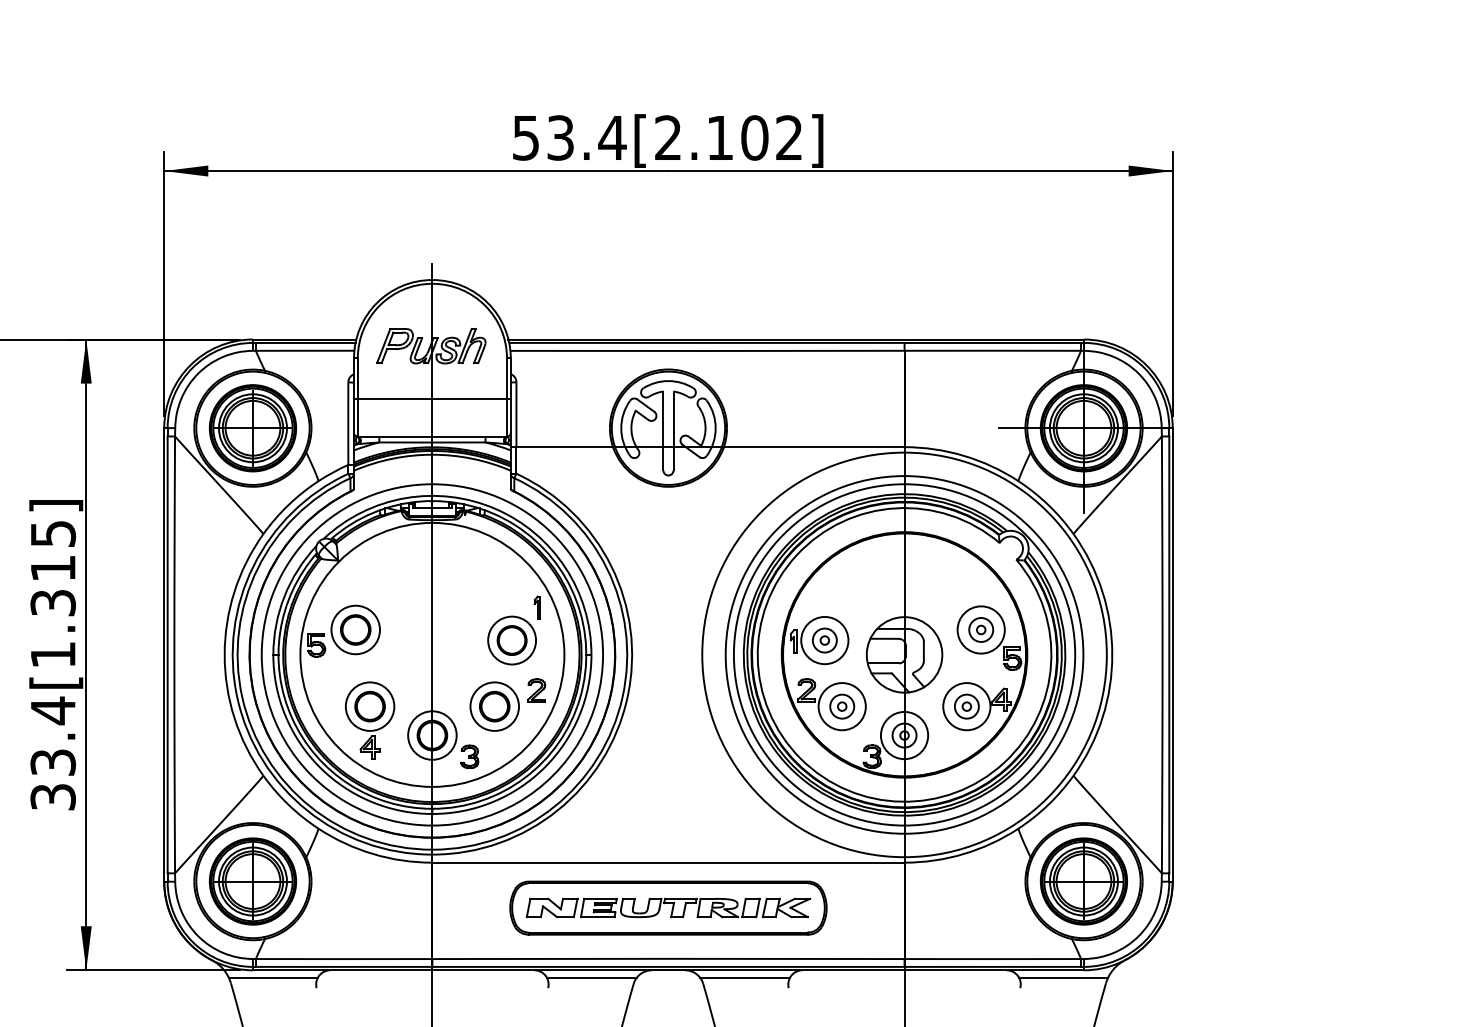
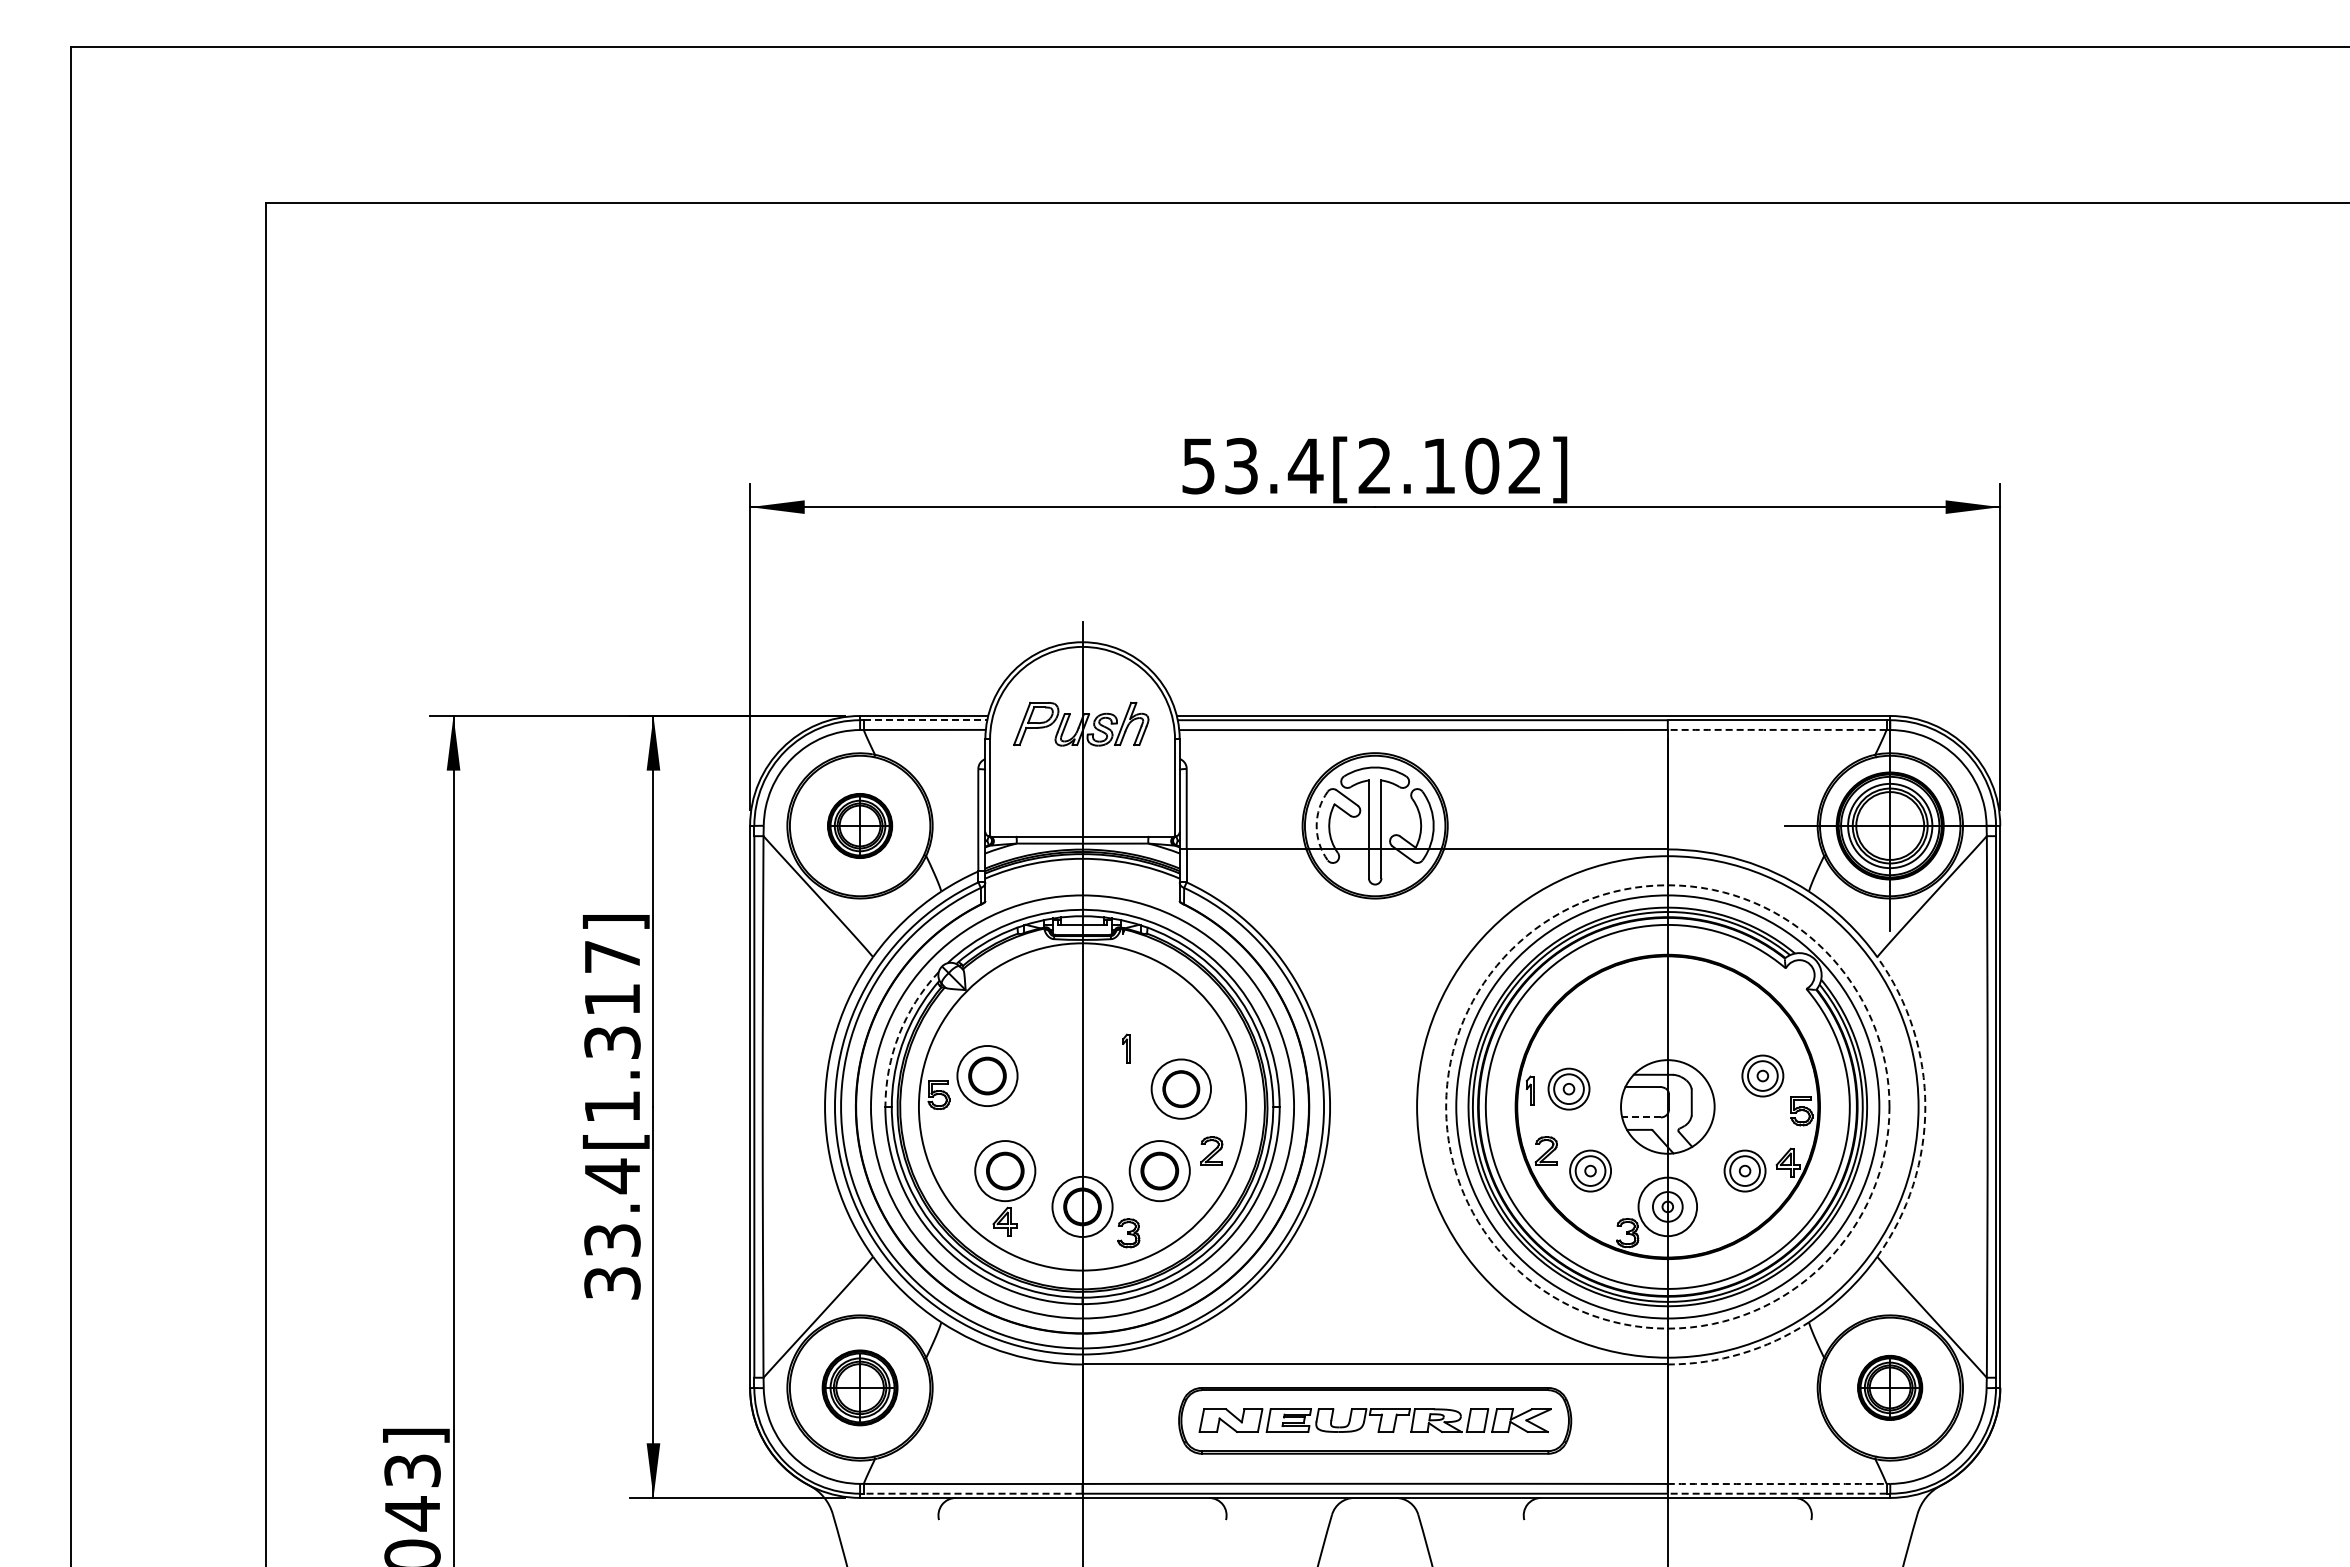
line: (305, 343) -> (925, 720), solid -> dashed
arc: (993, 350) -> (1777, 729), solid -> dashed
line: (432, 398) -> (1082, 789), removed
part: (252, 427) -> (859, 825), size x0.6
arc: (621, 428) -> (1316, 826), solid -> dashed
text: (53, 534) -> (612, 957), 33.4[1.315] -> 33.4[1.317]
arc: (284, 596) -> (899, 1034), solid -> dashed
part: (537, 607) -> (1126, 1048), moved
circle: (980, 629) -> (1762, 1075), size x0.7
circle: (824, 640) -> (1568, 1088), size x0.7
circle: (904, 654) -> (1667, 1106), solid -> dashed
arc: (1112, 654) -> (1925, 1106), solid -> dashed
line: (883, 663) -> (1641, 1117), solid -> dashed
circle: (842, 706) -> (1590, 1170), size x0.7
circle: (966, 706) -> (1744, 1170), size x0.7
arc: (963, 853) -> (1741, 1353), solid -> dashed
part: (252, 881) -> (859, 1387), size x0.7
part: (1083, 881) -> (1889, 1387), size x0.6
arc: (993, 959) -> (1777, 1484), solid -> dashed
line: (343, 966) -> (972, 1493), solid -> dashed
line: (992, 966) -> (1776, 1493), solid -> dashed
line: (273, 978) -> (885, 1507), removed
line: (591, 978) -> (1279, 1507), removed
line: (744, 978) -> (1469, 1507), removed
line: (1063, 978) -> (1864, 1507), removed

